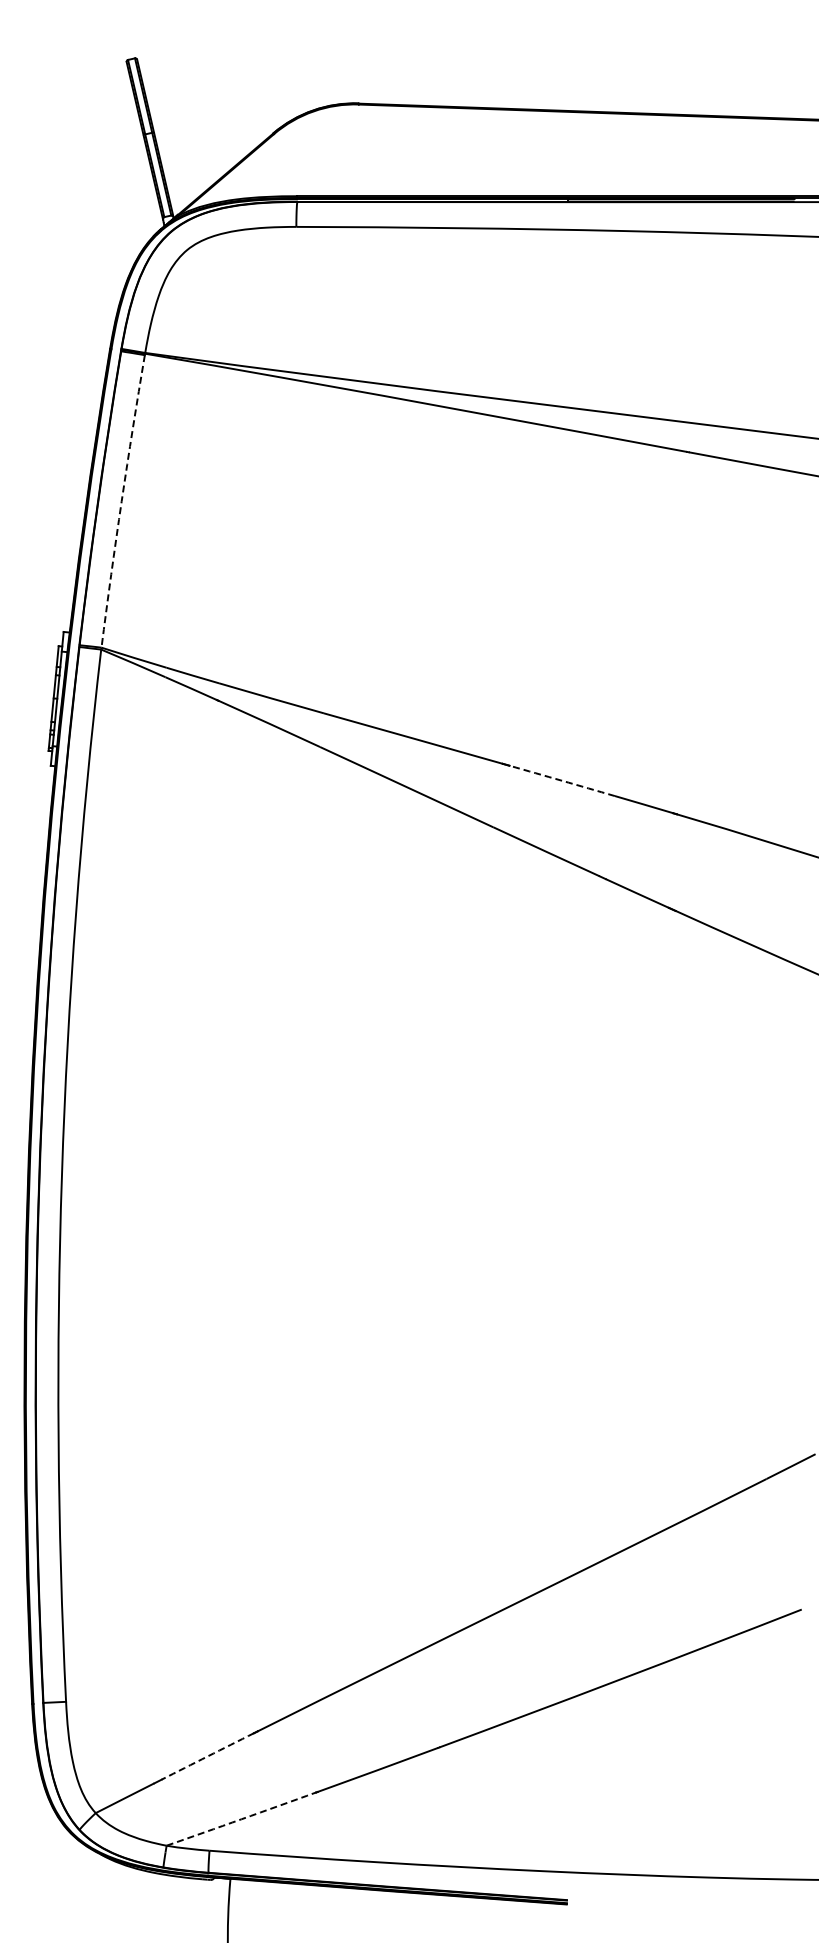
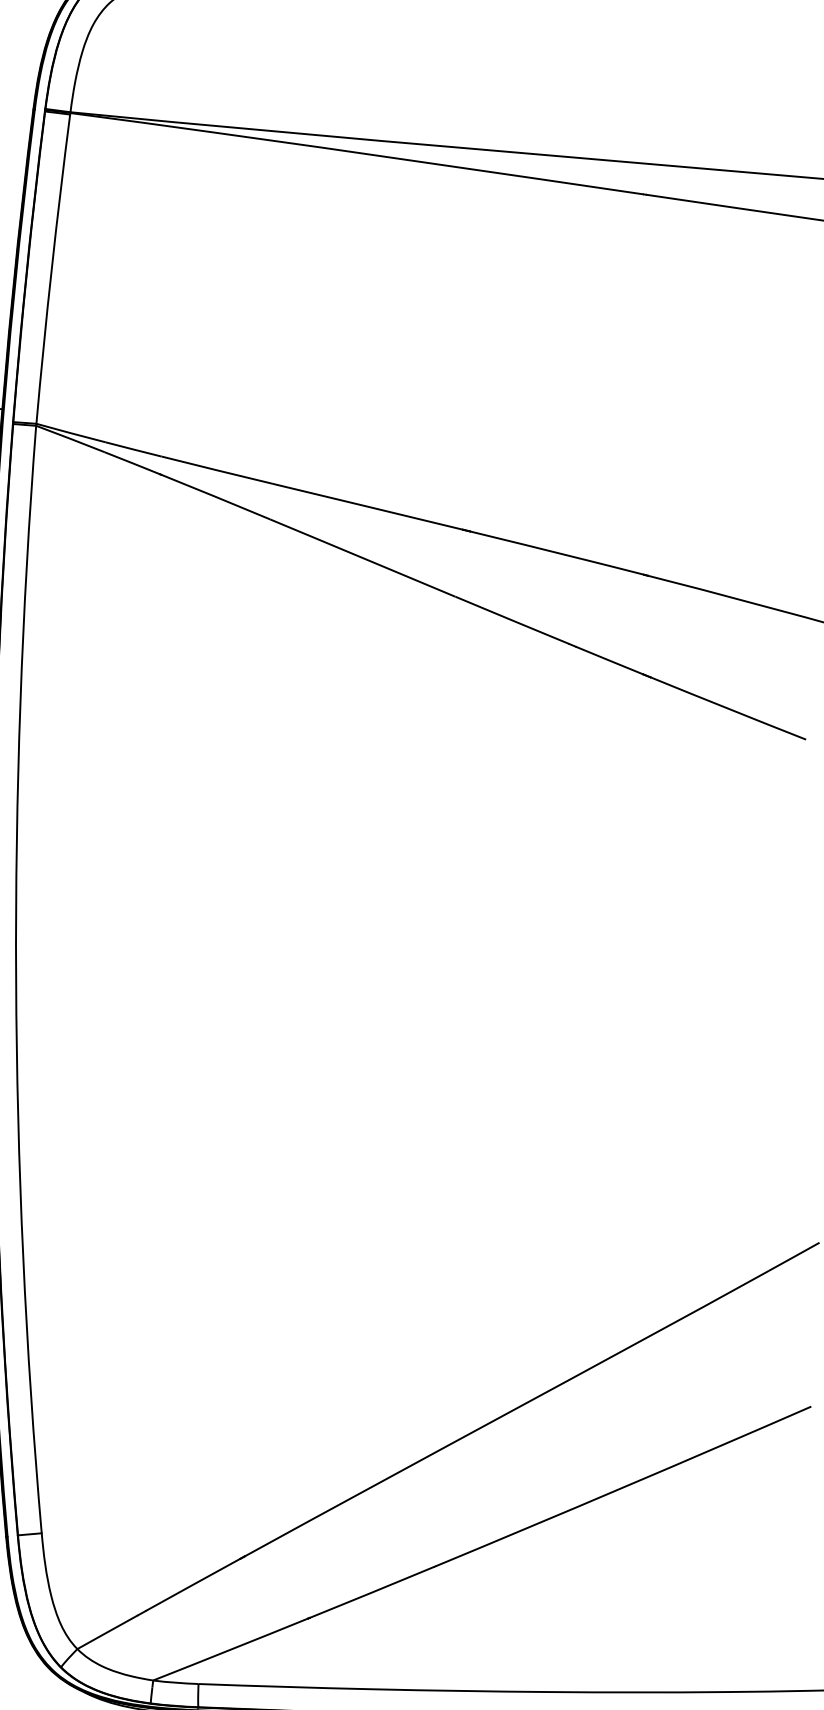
arc: (121, 501) -> (51, 269), dashed -> solid
arc: (562, 780) -> (526, 544), dashed -> solid
arc: (207, 1756) -> (192, 1585), dashed -> solid
arc: (241, 1819) -> (230, 1649), dashed -> solid

